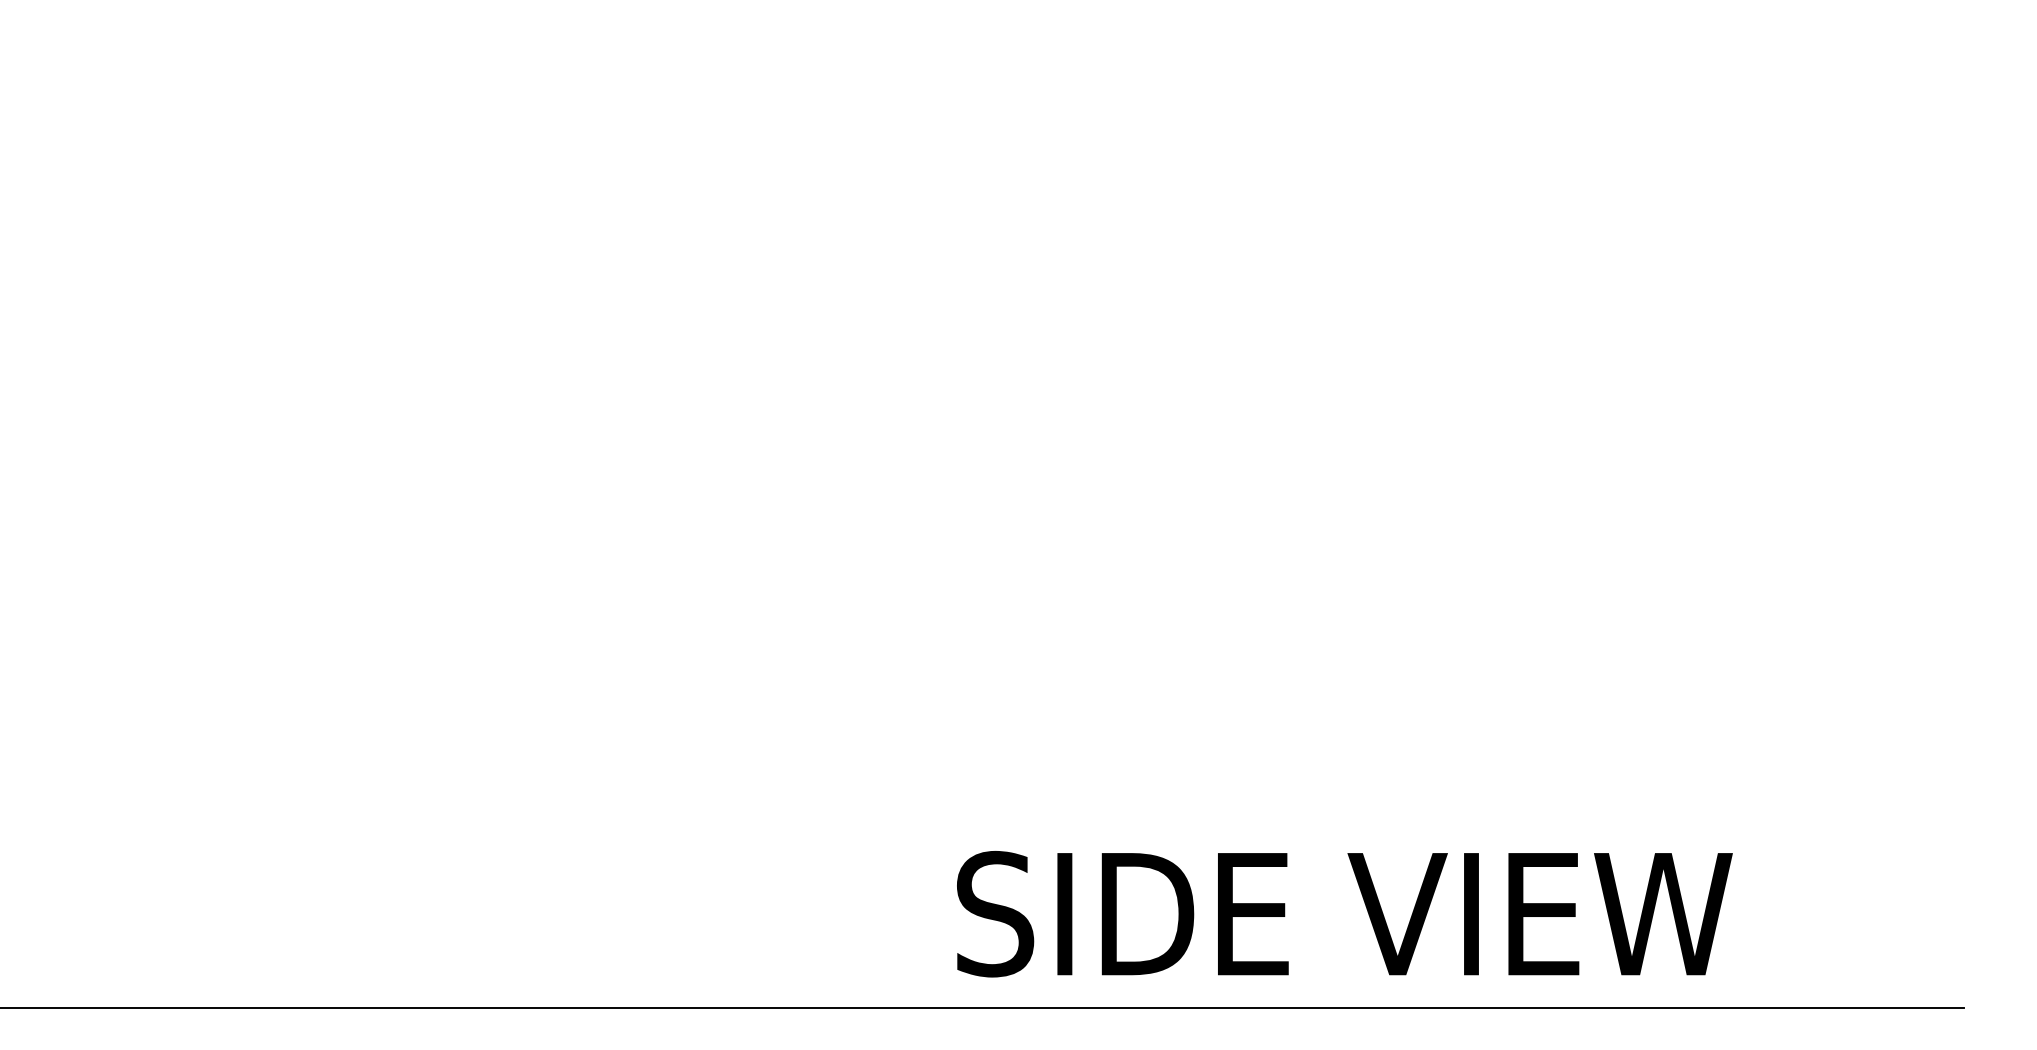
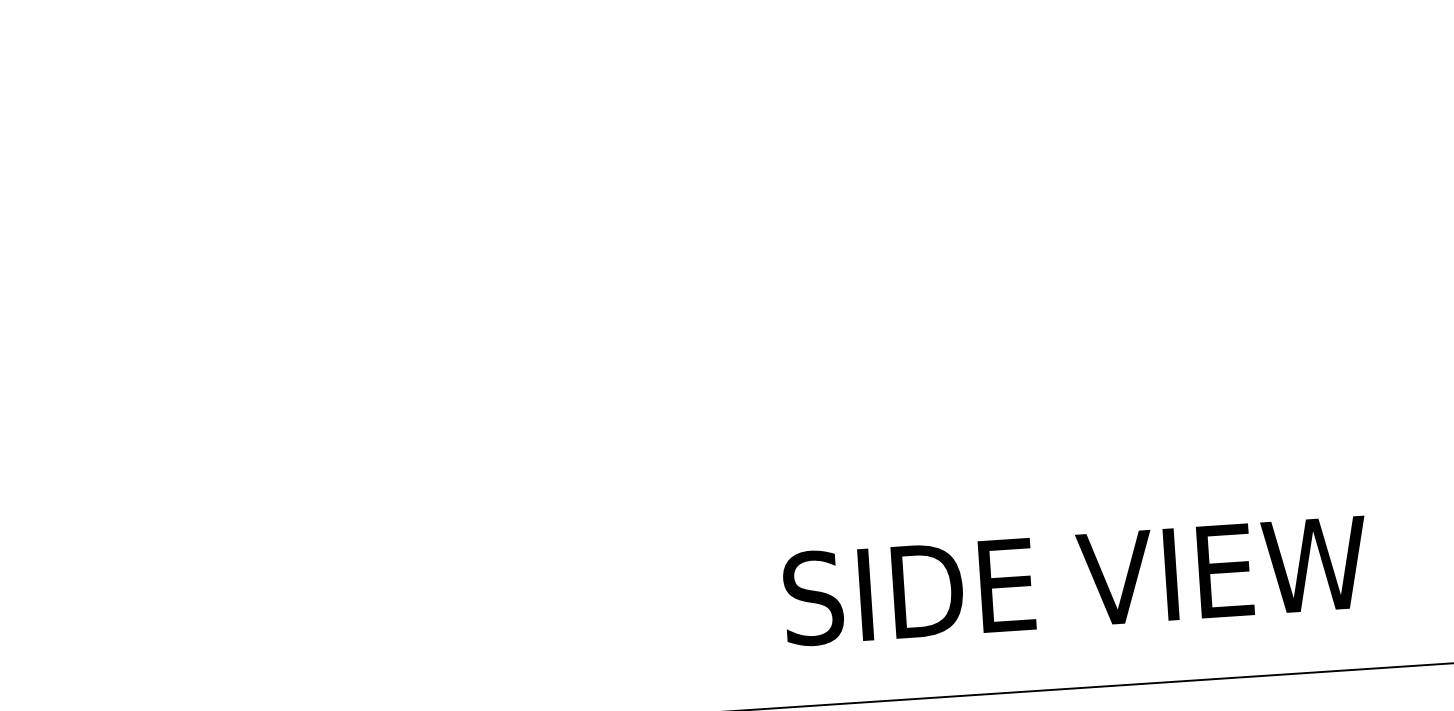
text: (1344, 914) -> (1075, 581), moved

